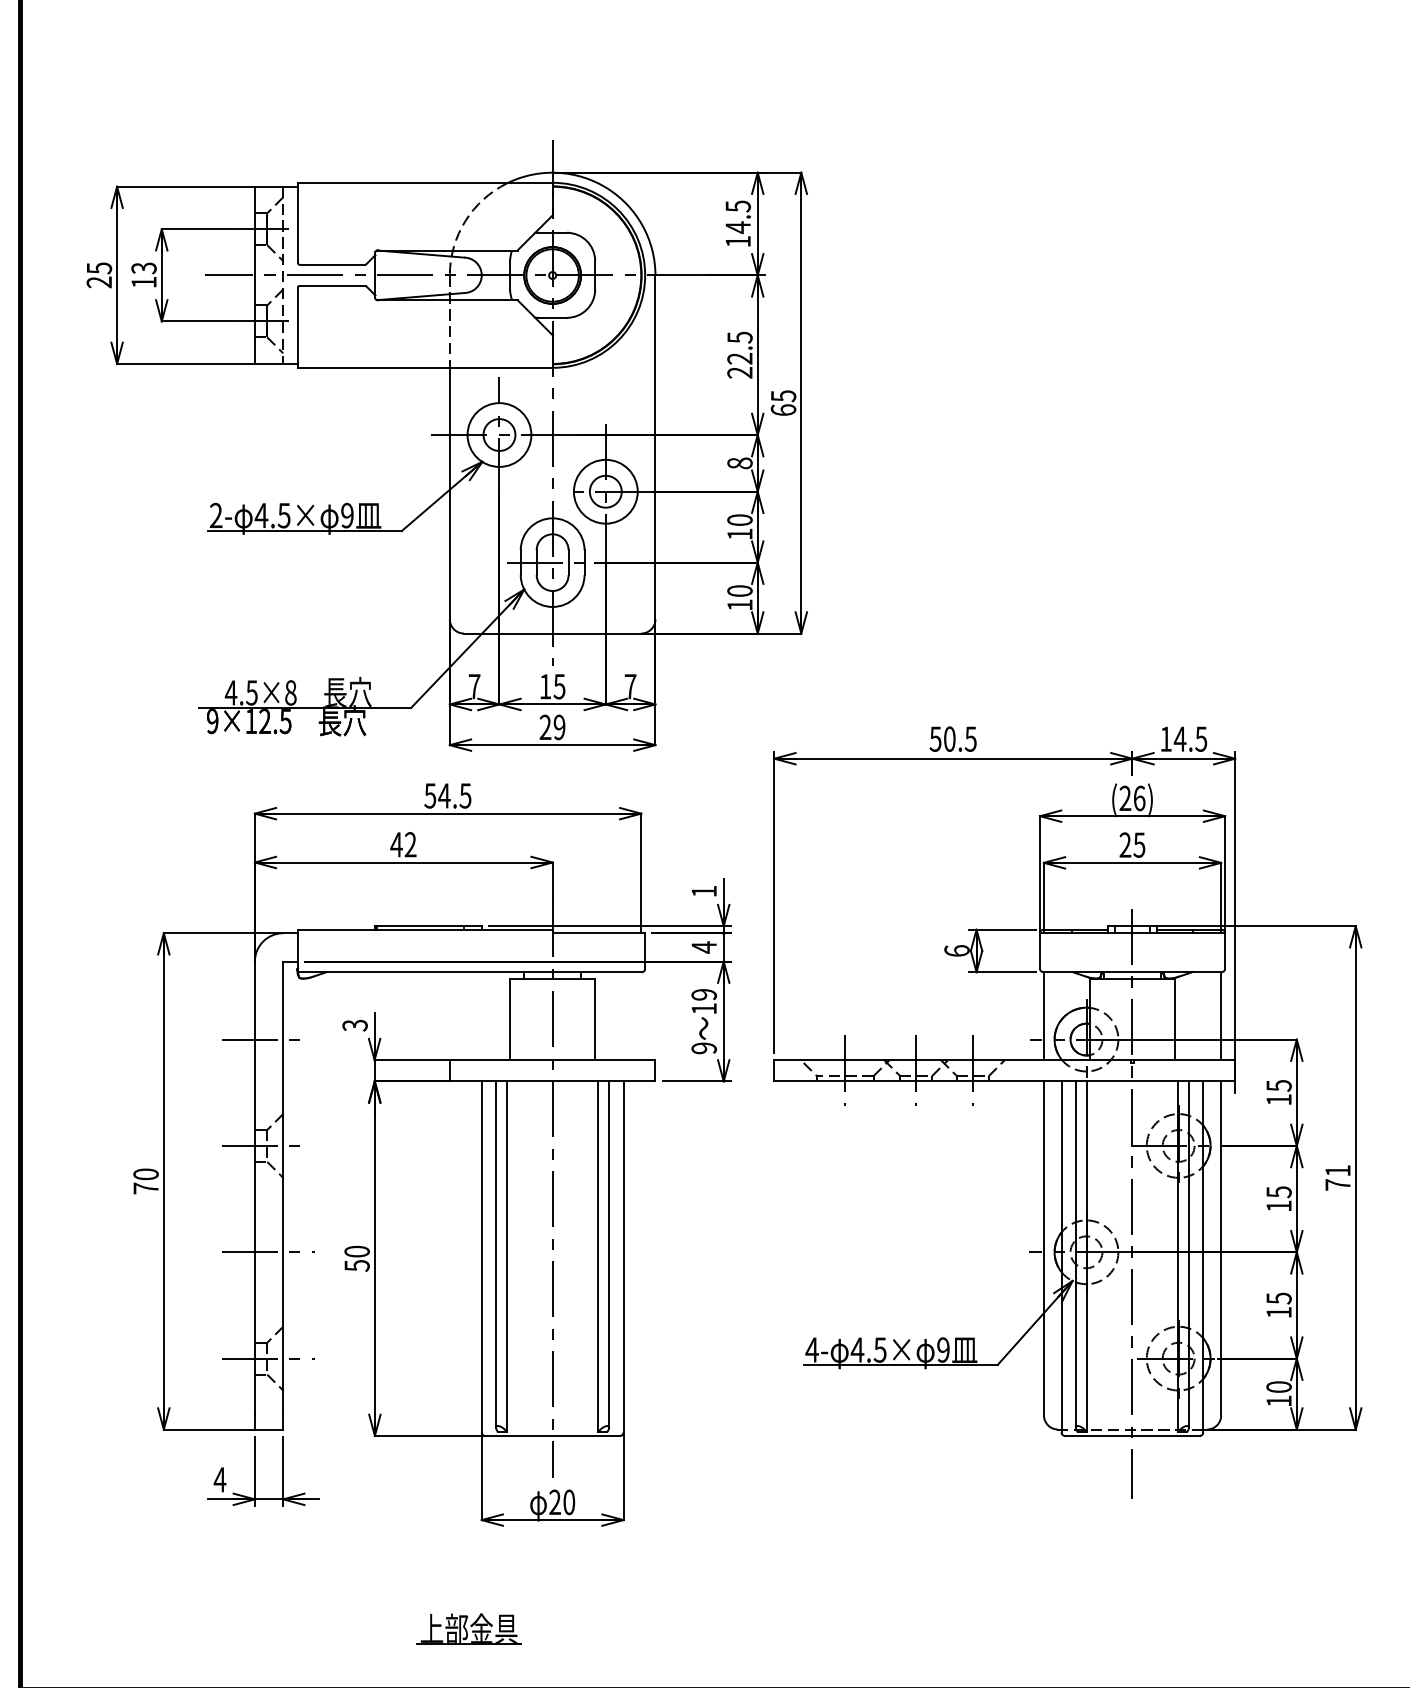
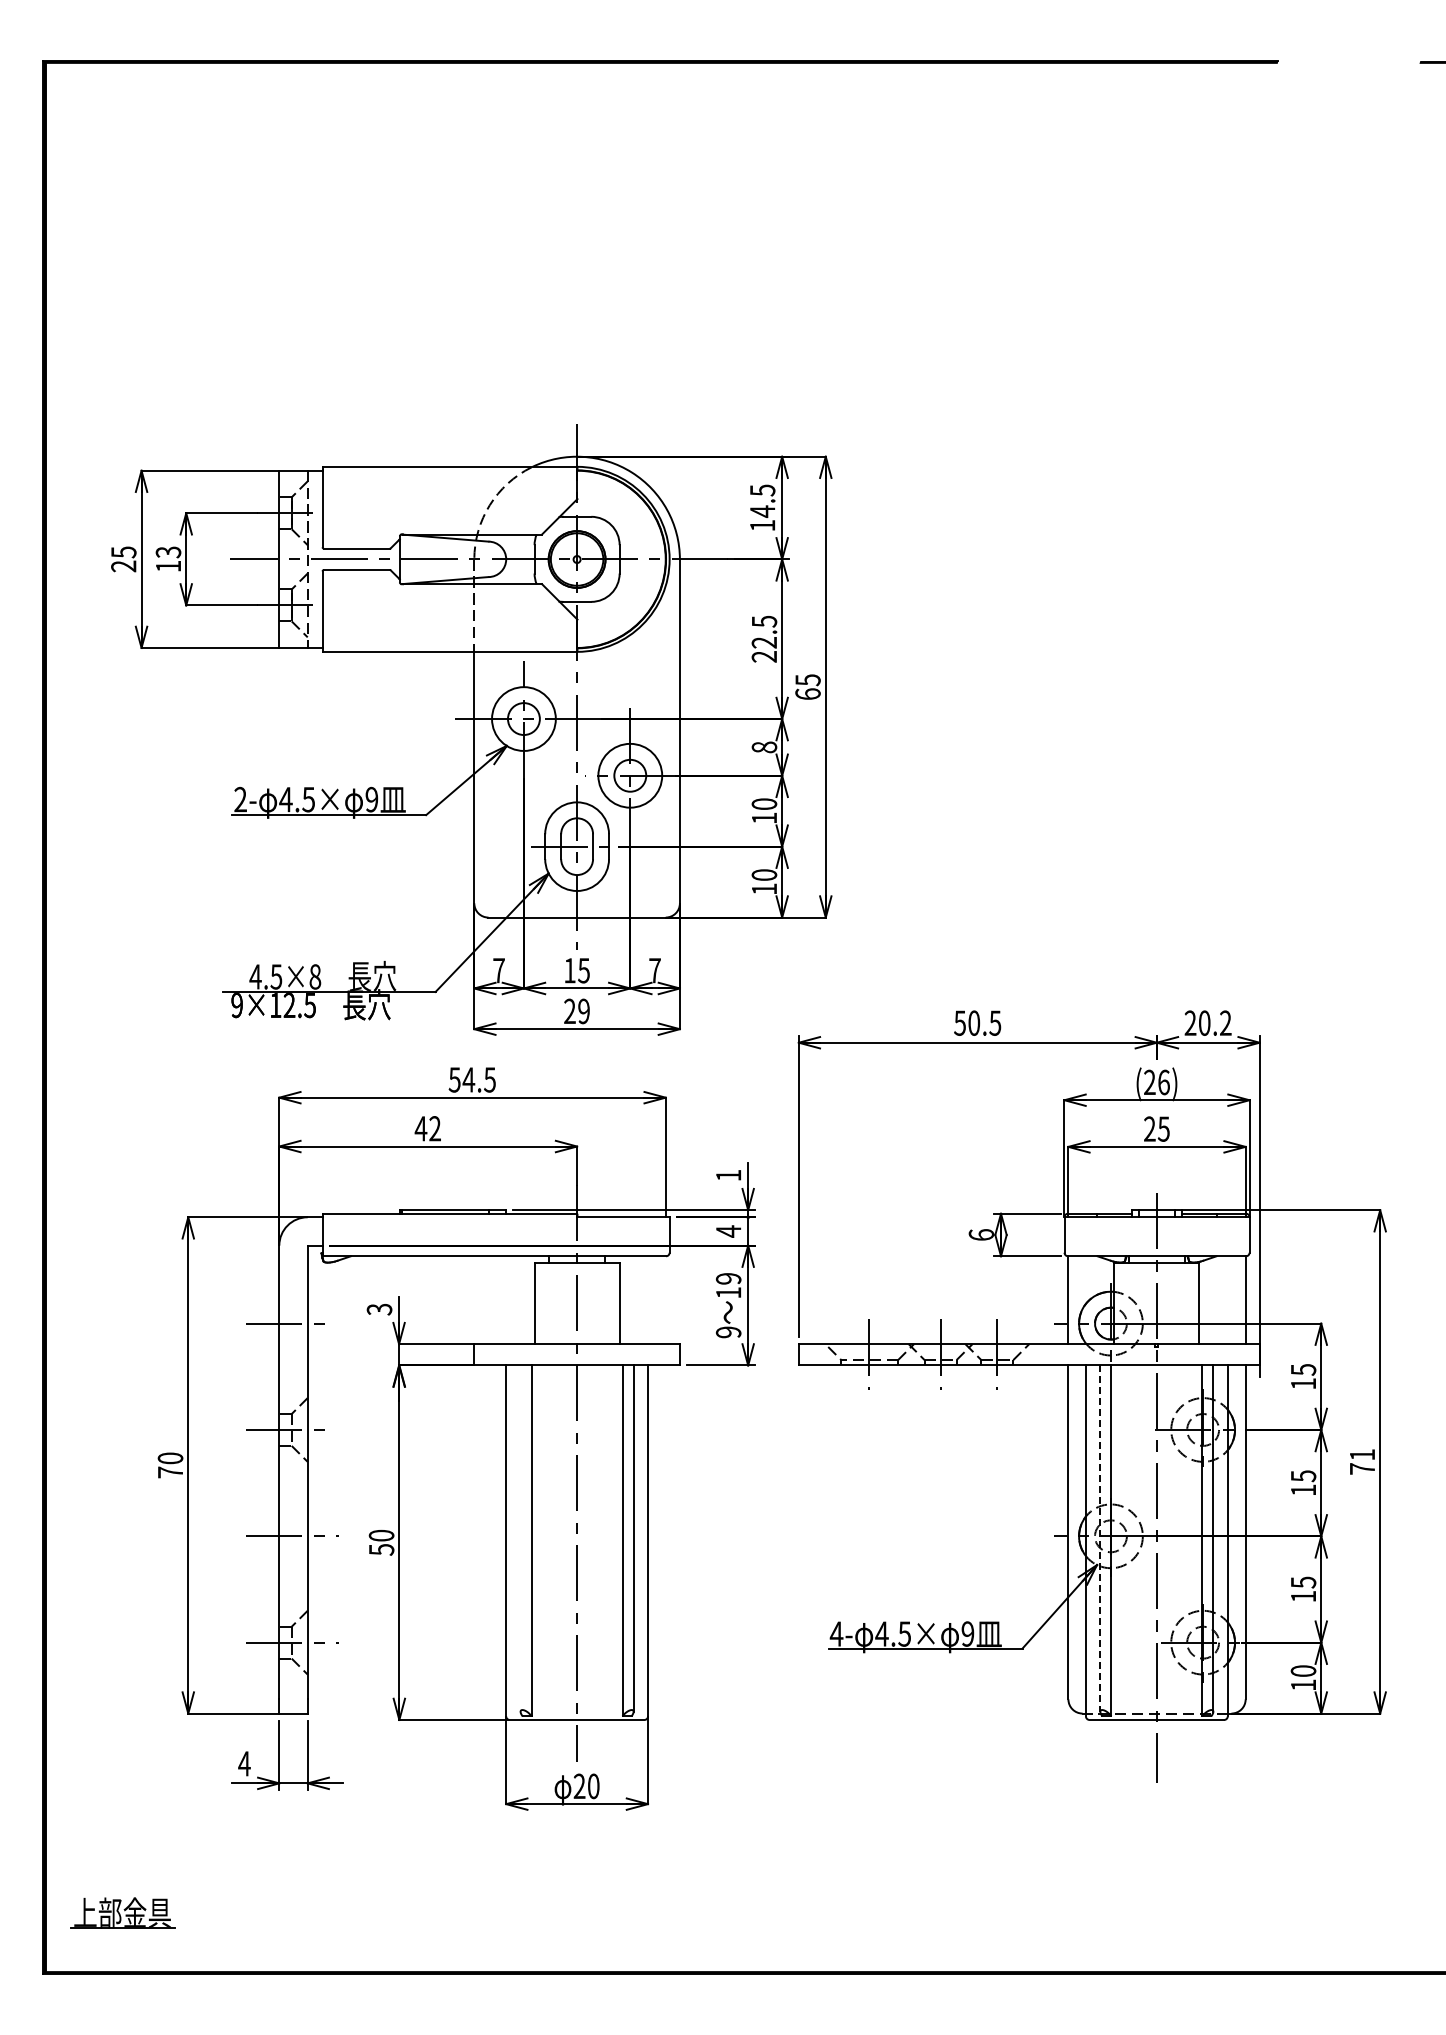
text: (1183, 738) -> (1207, 1022), 14.5 -> 20.2
line: (496, 1254) -> (520, 1538), removed
line: (1076, 1255) -> (1100, 1539), solid -> dashed
part: (469, 1628) -> (122, 1912), moved

